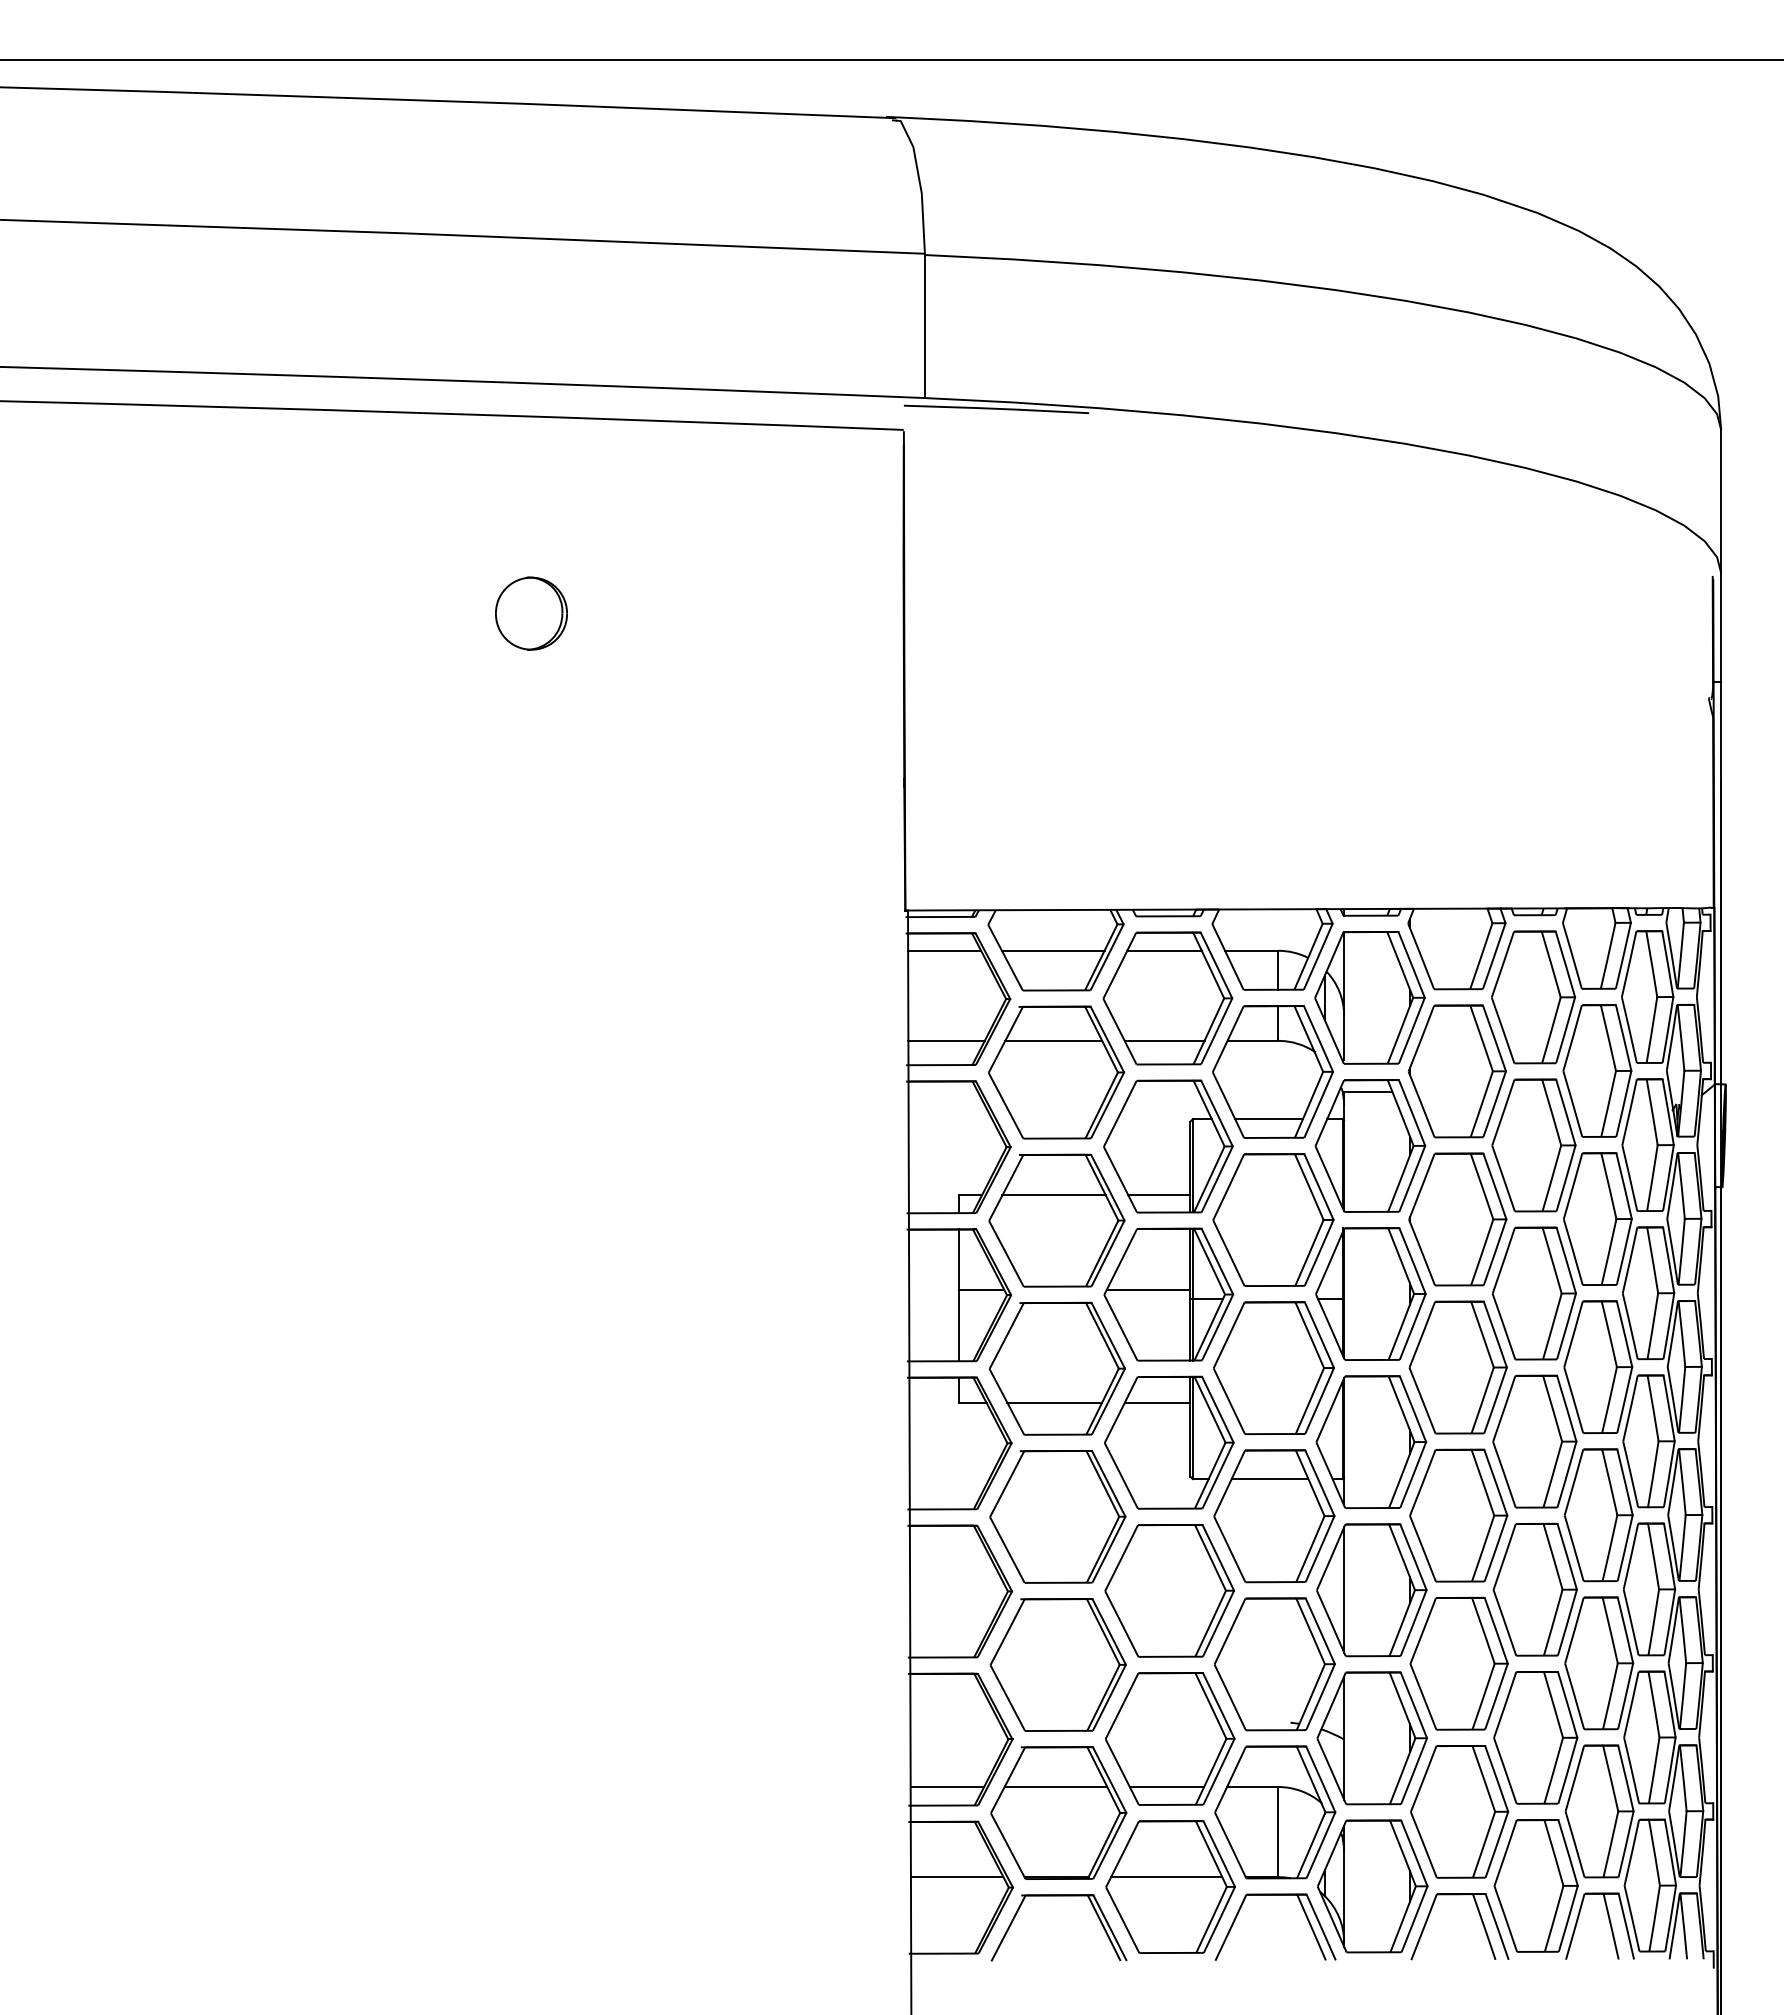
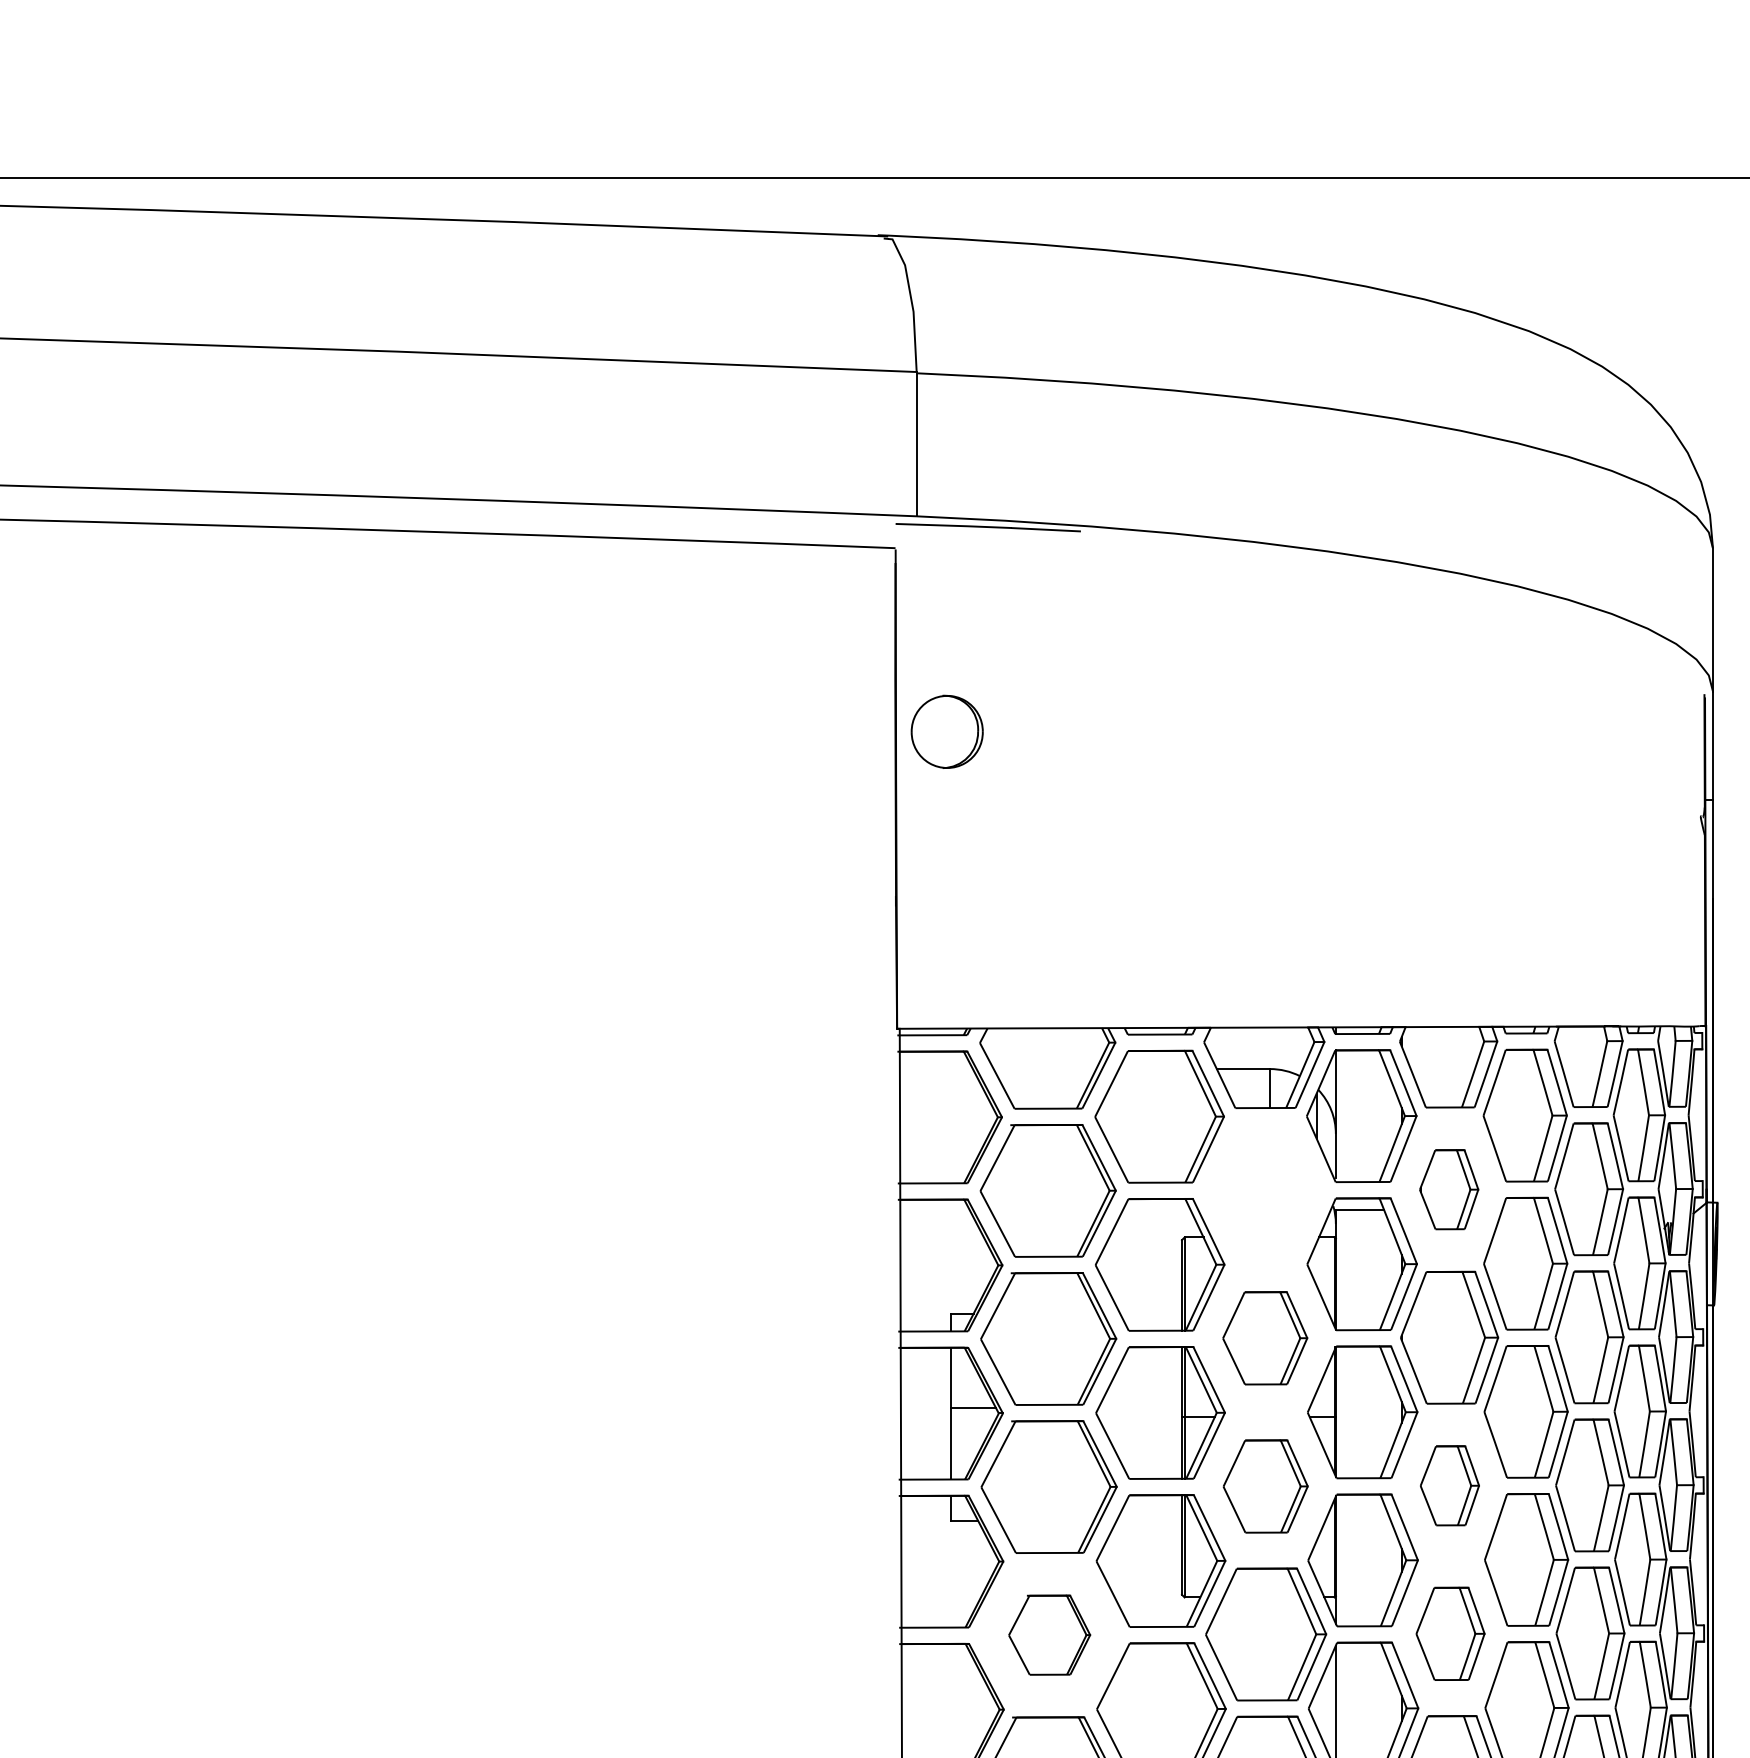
part: (531, 613) -> (947, 731), moved
line: (944, 950) -> (936, 1068), removed
line: (1052, 950) -> (1044, 1068), removed
line: (1164, 950) -> (1156, 1068), removed
line: (946, 1040) -> (938, 1158), removed
line: (1053, 1040) -> (1045, 1158), removed
line: (1164, 1040) -> (1156, 1158), removed
part: (1272, 1071) -> (1264, 1189), removed
part: (1457, 1071) -> (1449, 1189), size x0.6
line: (1053, 1195) -> (1045, 1313), removed
line: (1159, 1195) -> (1151, 1313), removed
part: (1273, 1219) -> (1265, 1337), size x0.7
line: (1148, 1290) -> (1140, 1408), removed
part: (1457, 1367) -> (1449, 1485), size x0.6
part: (1273, 1368) -> (1265, 1486), size x0.7
line: (1054, 1402) -> (1046, 1520), removed
line: (1157, 1402) -> (1149, 1520), removed
line: (1269, 1479) -> (1261, 1597), removed
part: (1458, 1515) -> (1450, 1633), size x0.7
part: (1057, 1516) -> (1049, 1634), size x0.6

